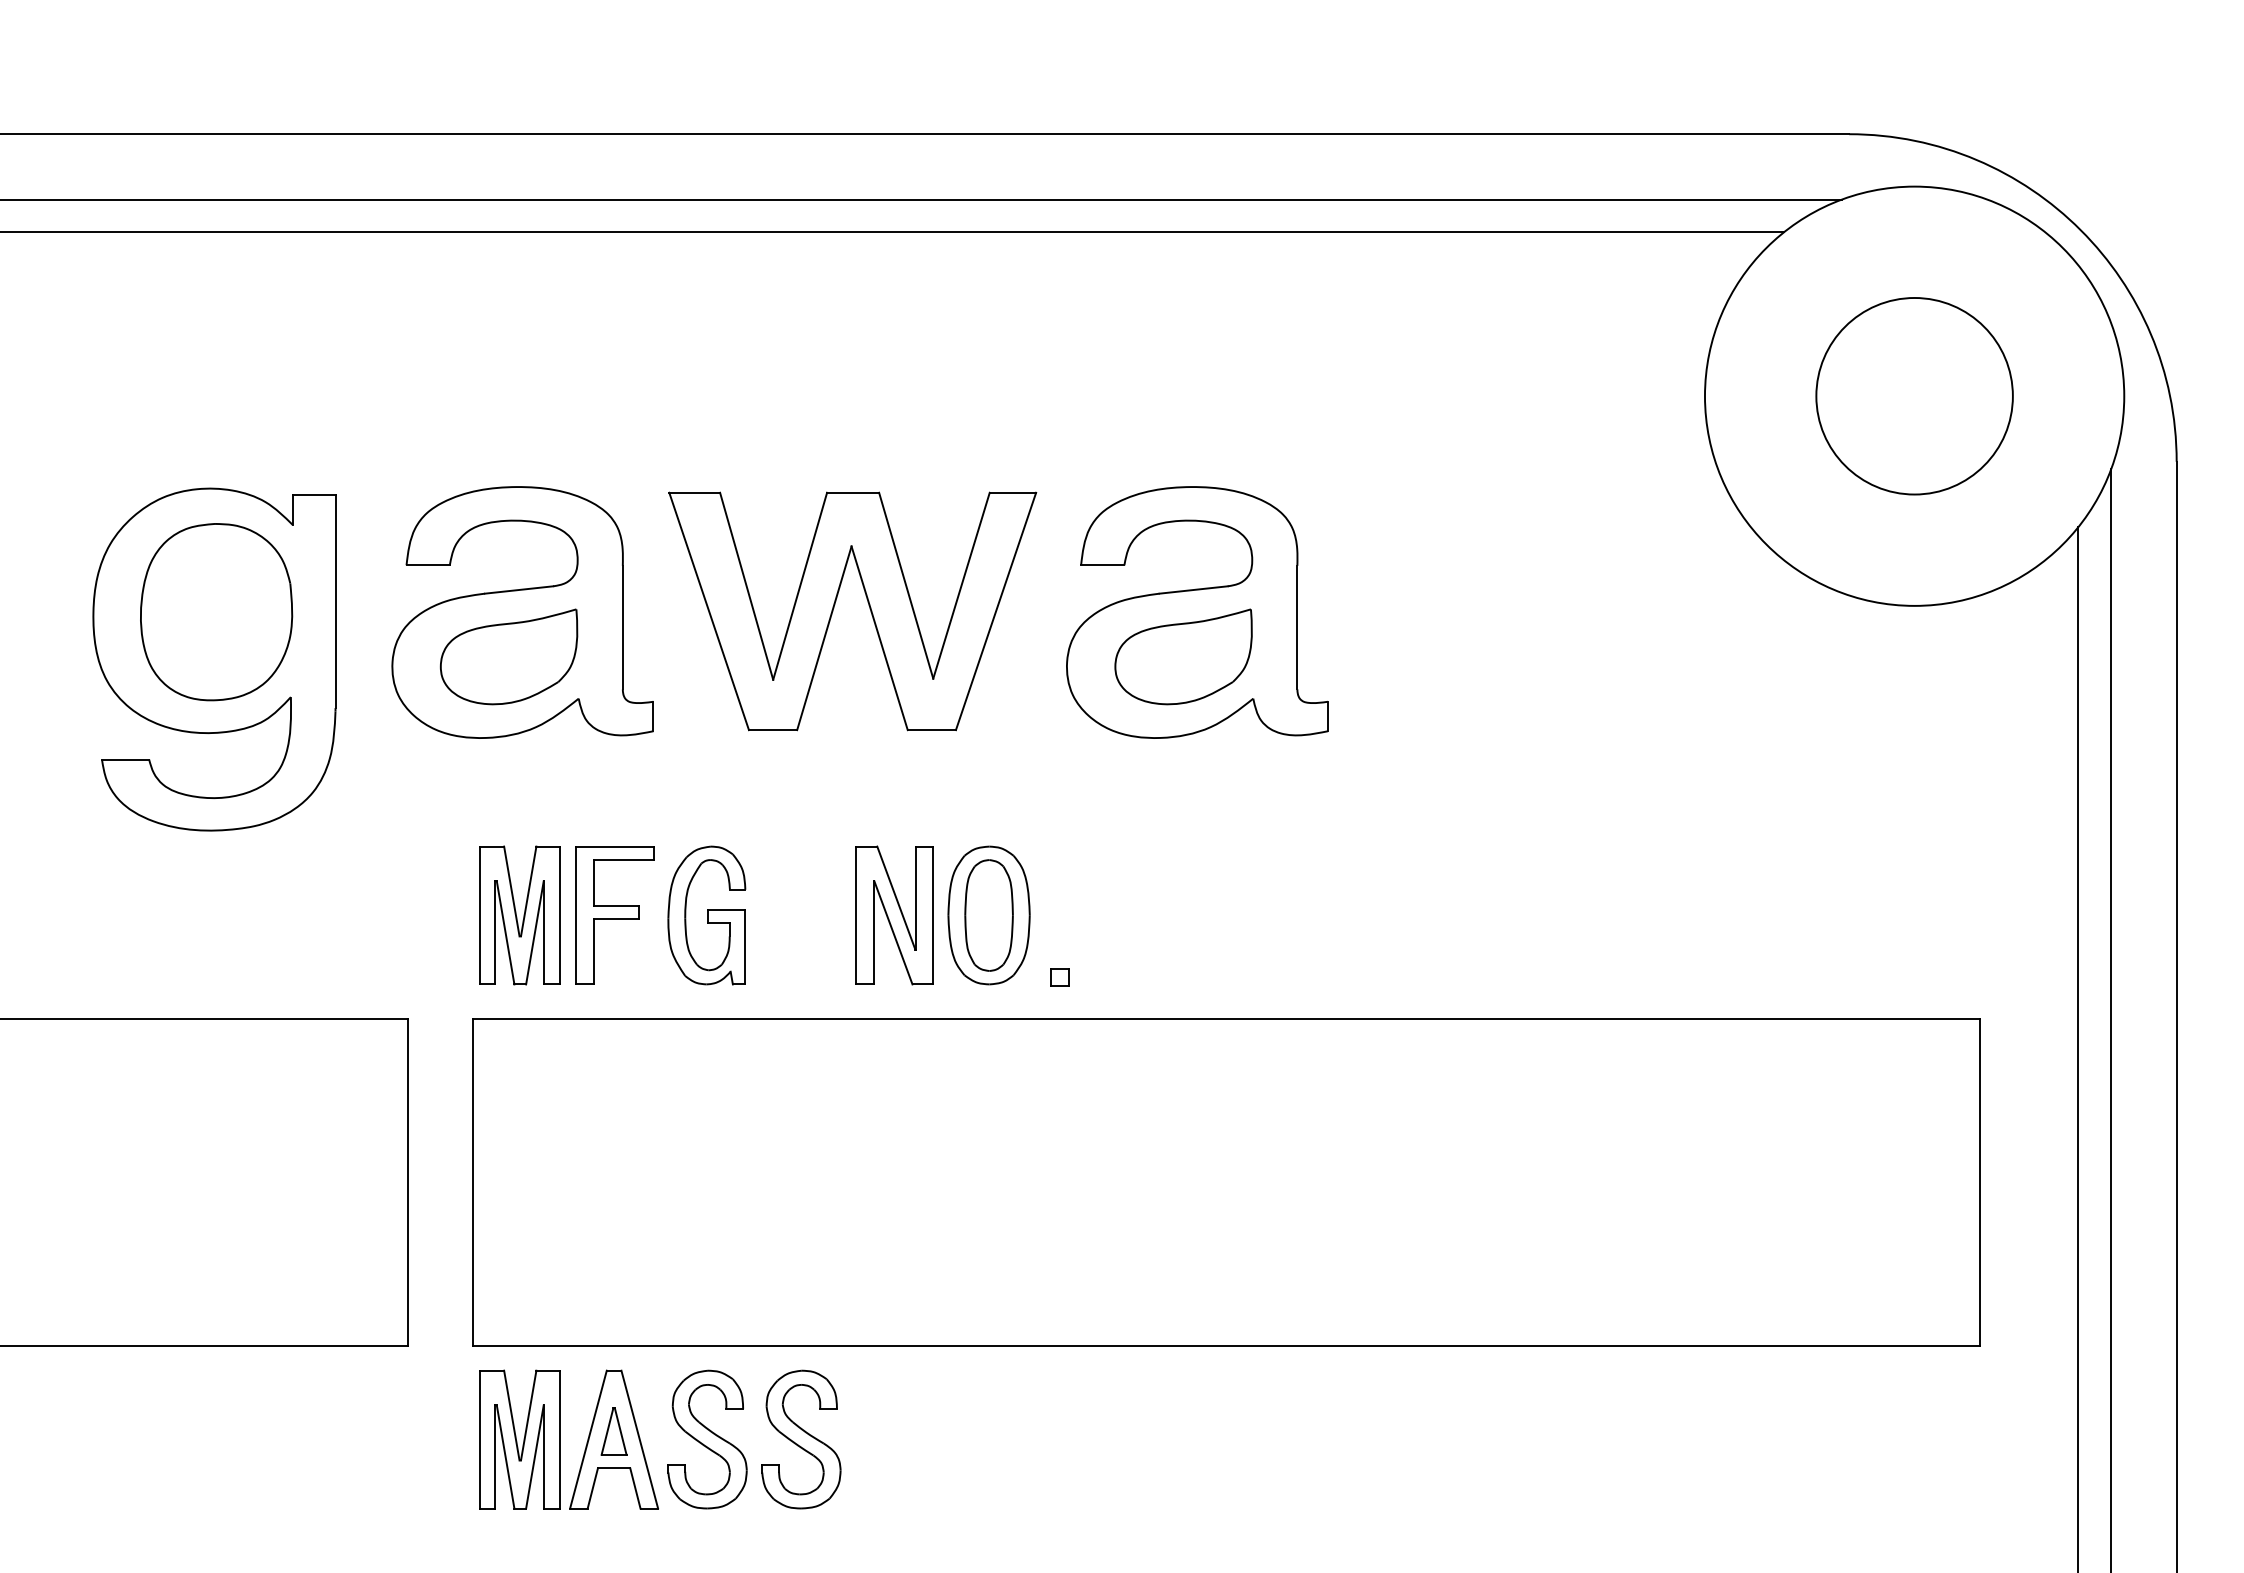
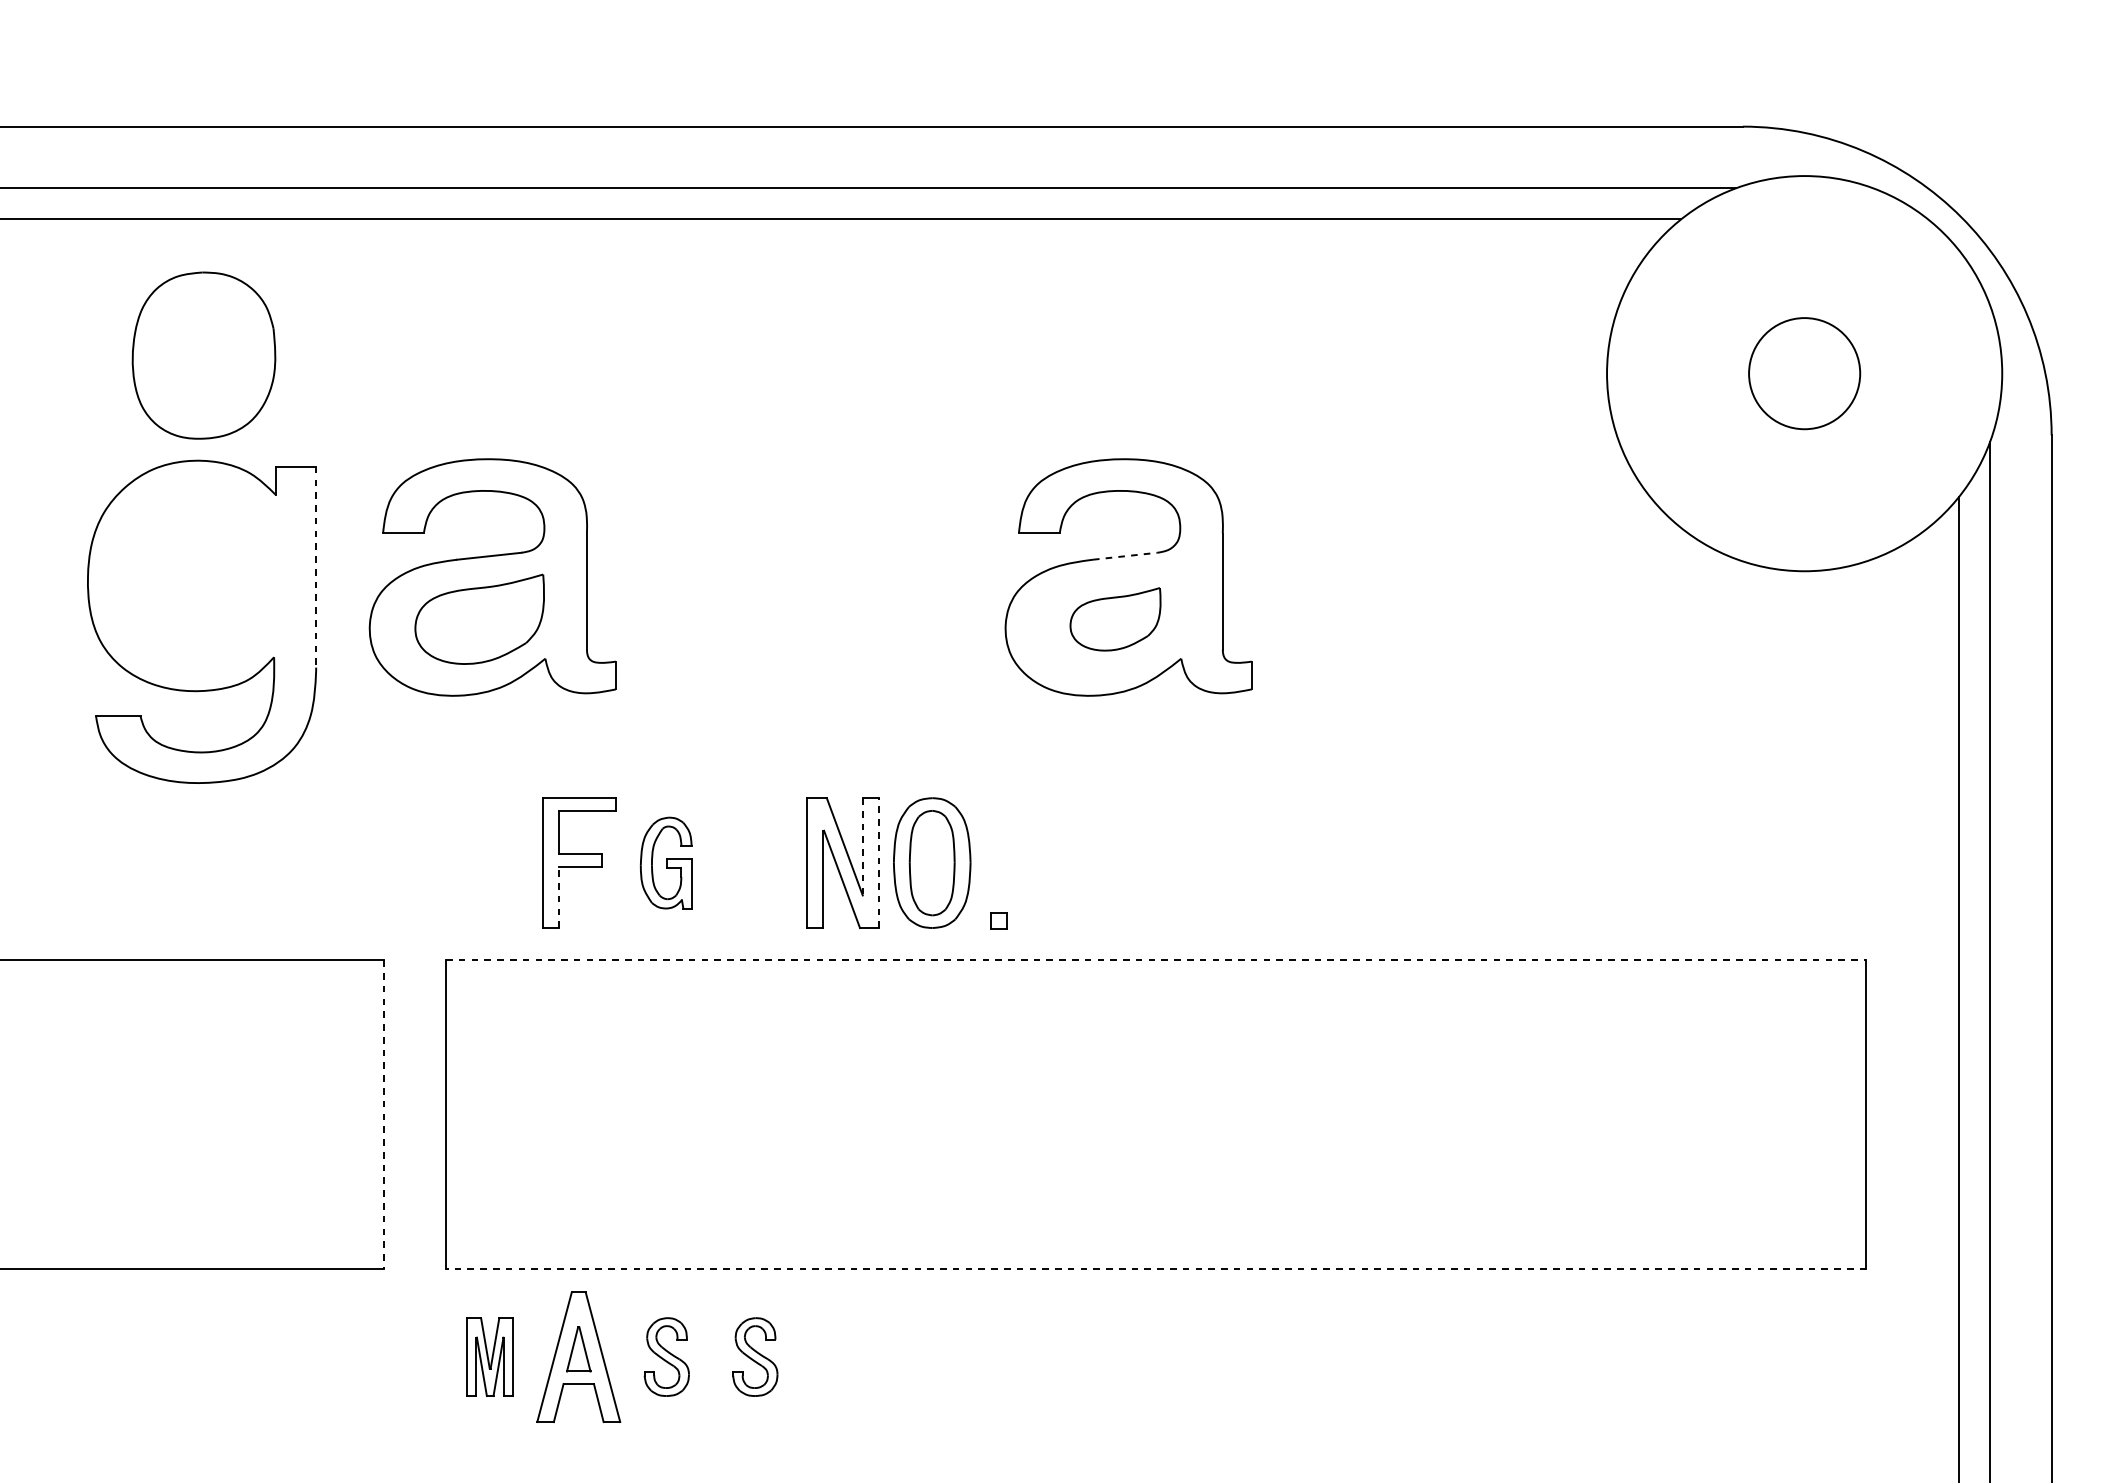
circle: (1914, 396) -> (1804, 373), size x0.6
line: (1194, 589) -> (1125, 555), solid -> dashed
line: (335, 601) -> (316, 567), solid -> dashed
part: (868, 605) -> (818, 570), removed
part: (216, 612) -> (203, 355), moved
part: (1183, 656) -> (1115, 618), size x0.7
line: (915, 898) -> (862, 847), solid -> dashed
part: (519, 915) -> (489, 863), removed
part: (706, 915) -> (665, 863), size x0.7
line: (933, 915) -> (879, 863), solid -> dashed
line: (593, 951) -> (559, 897), solid -> dashed
line: (1227, 1018) -> (1156, 960), solid -> dashed
line: (407, 1182) -> (384, 1114), solid -> dashed
line: (1226, 1346) -> (1156, 1269), solid -> dashed
part: (519, 1439) -> (489, 1357), size x0.6
part: (707, 1439) -> (666, 1357), size x0.6
part: (801, 1439) -> (755, 1357), size x0.6

